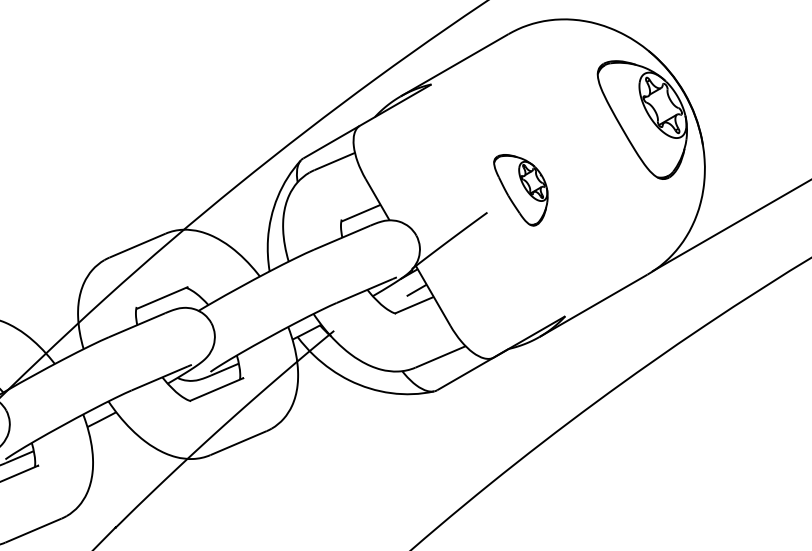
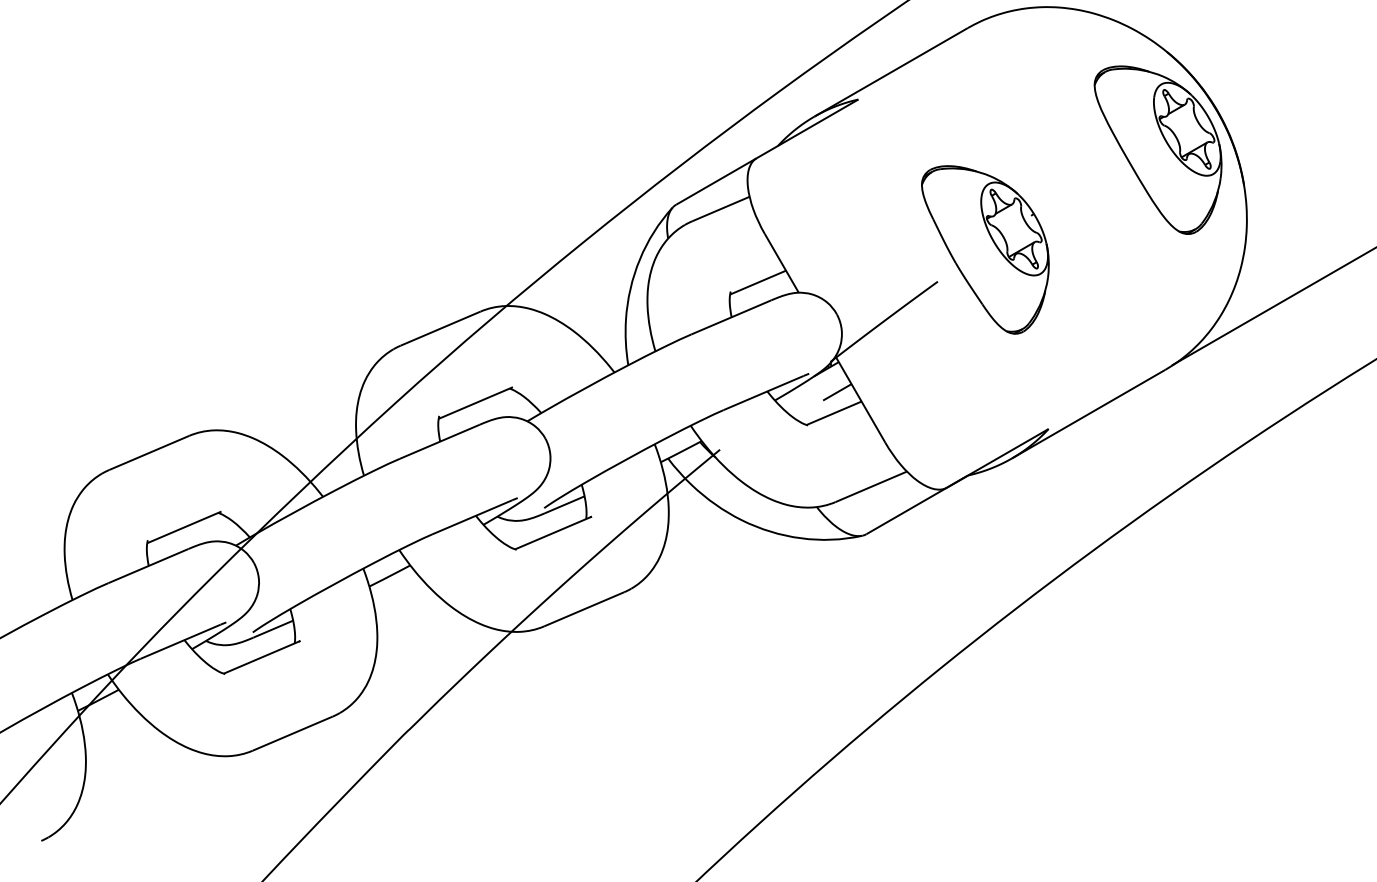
part: (520, 189) -> (985, 249), size x1.67

